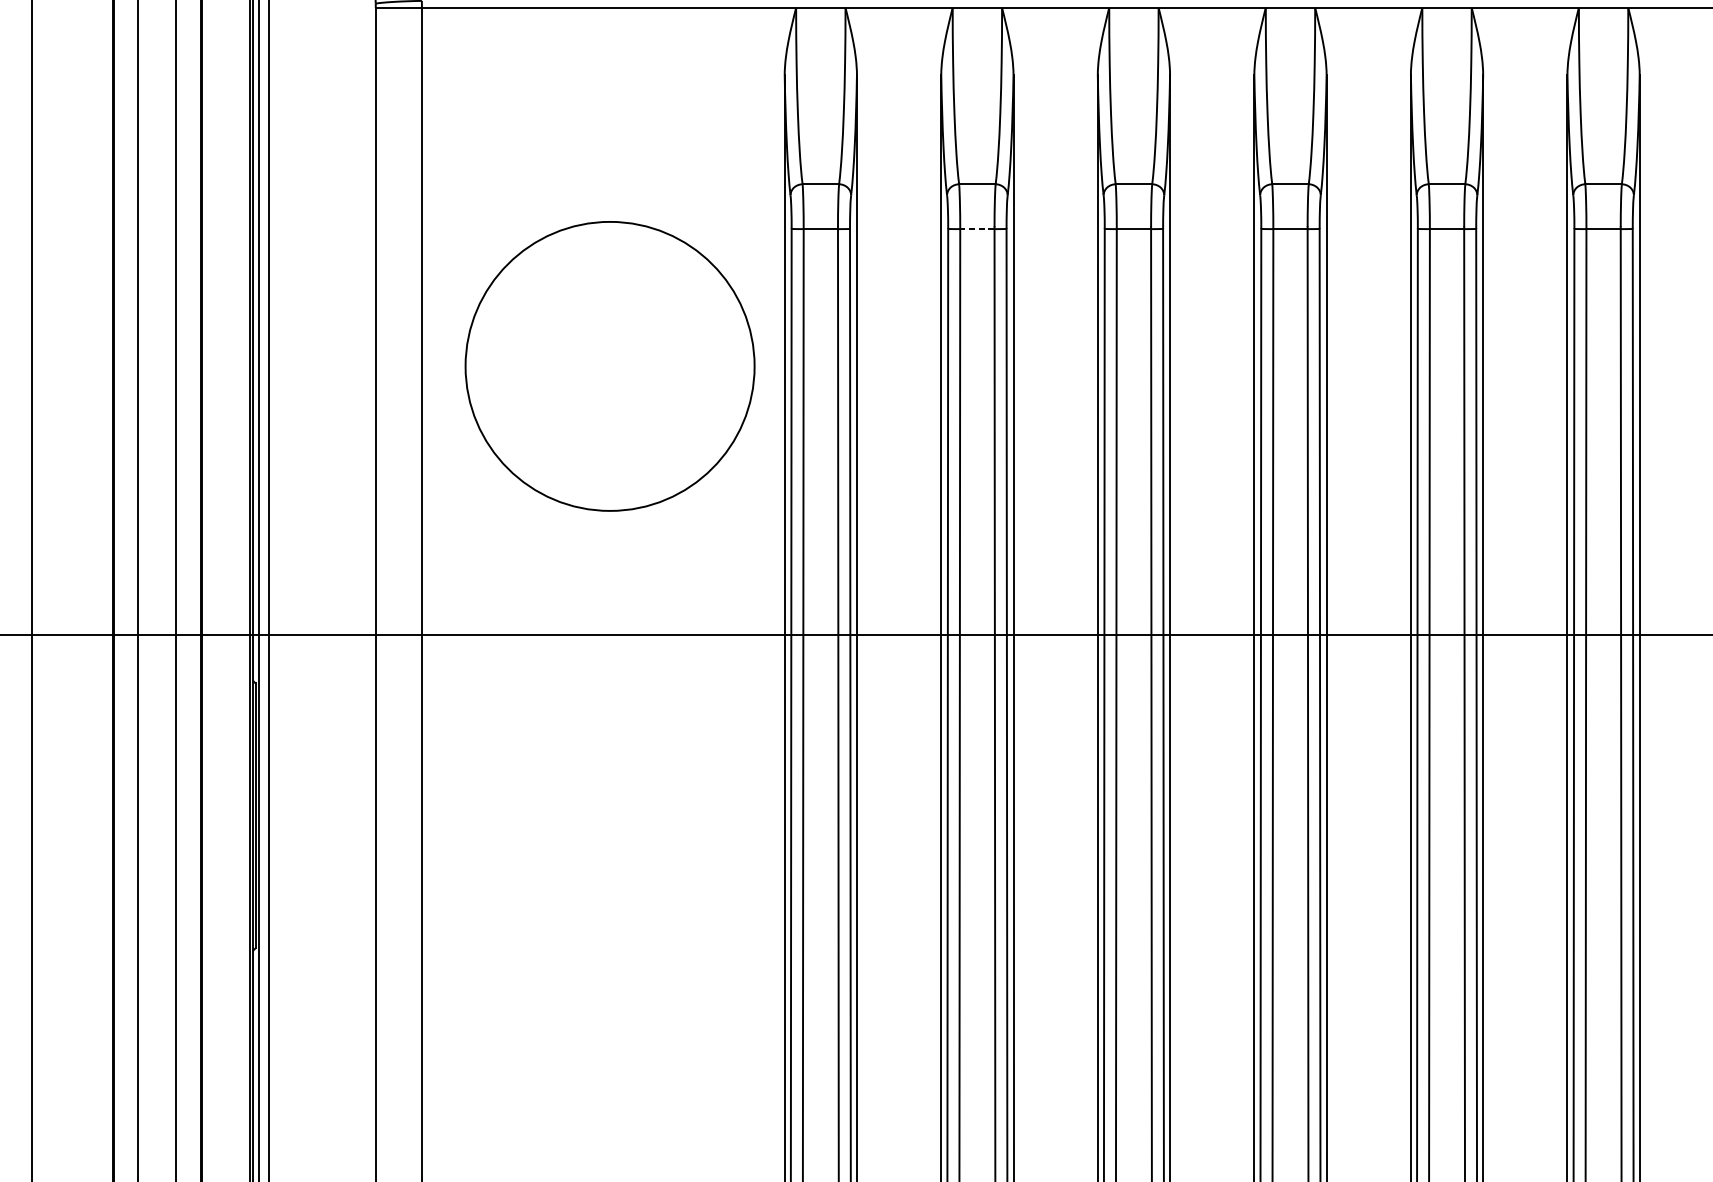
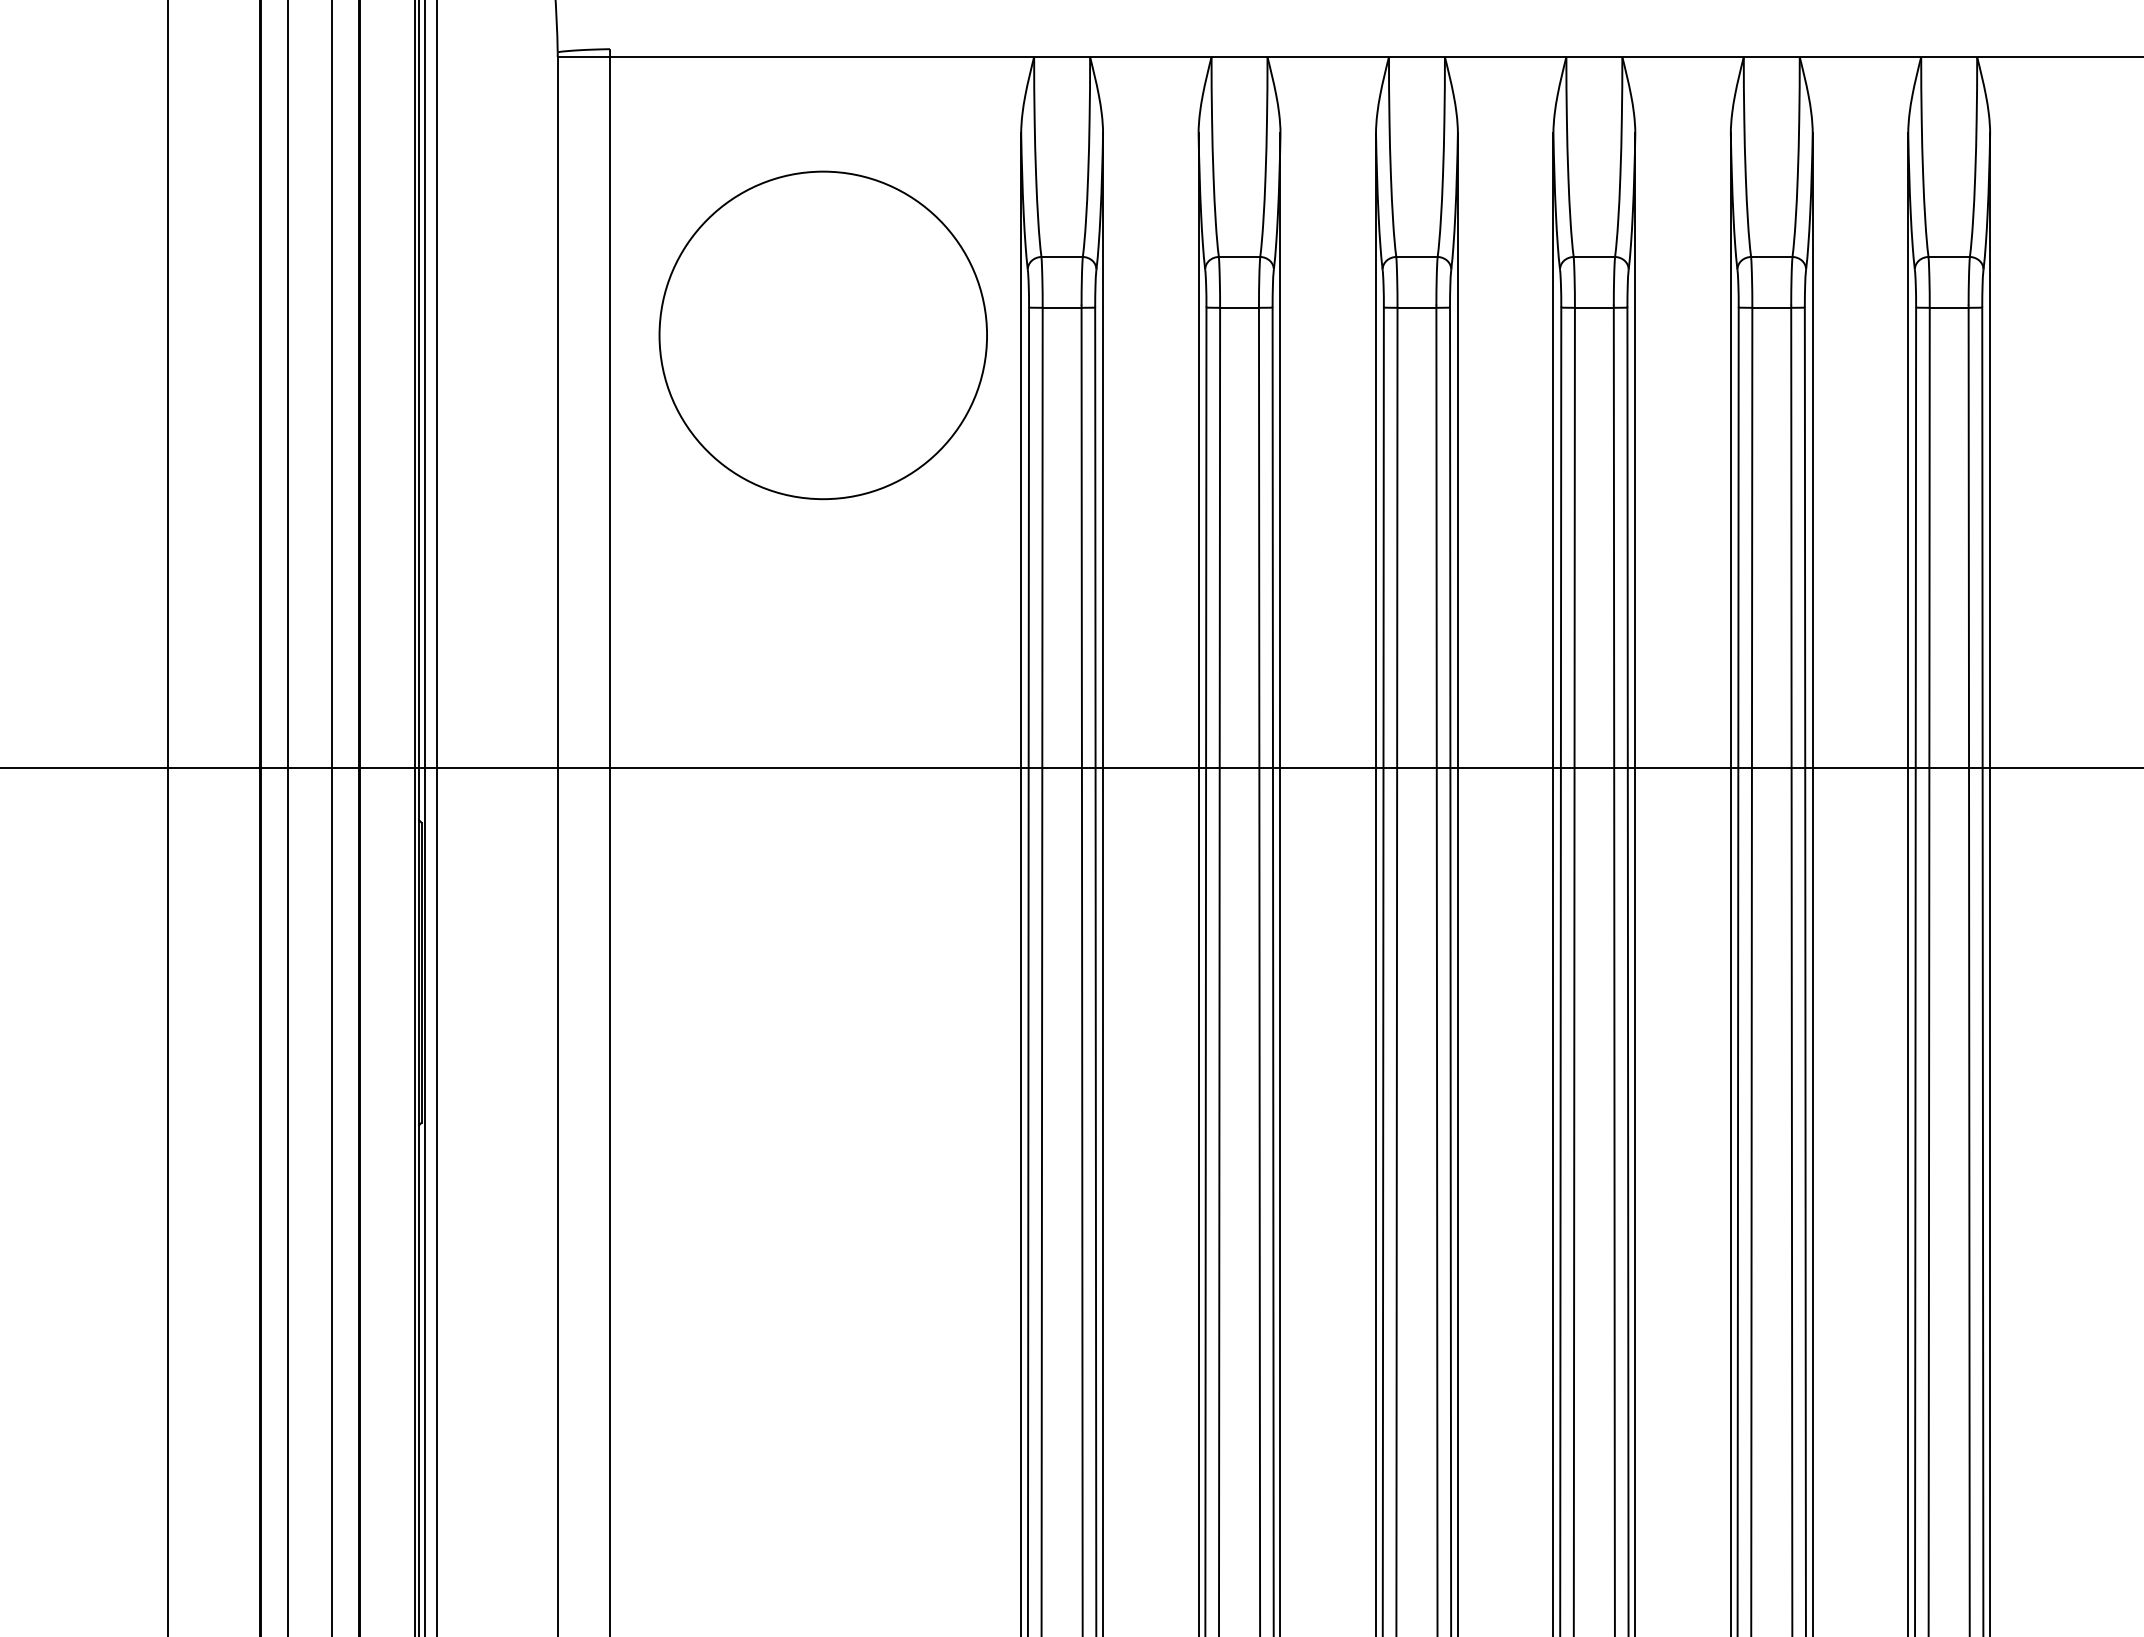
line: (977, 228) -> (1239, 307), dashed -> solid
circle: (609, 366) -> (822, 335), moved

